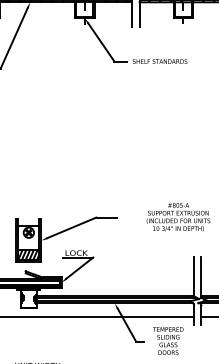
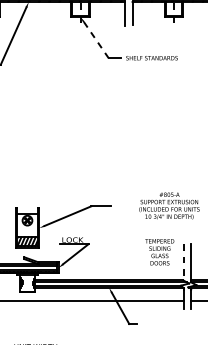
line: (101, 42) -> (96, 40), solid -> dashed
line: (193, 277) -> (183, 263), solid -> dashed
text: (168, 340) -> (159, 251), moved

